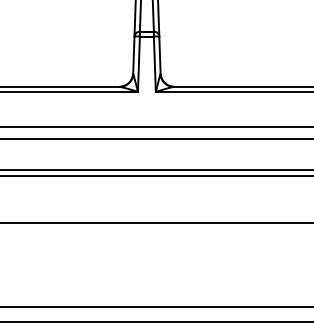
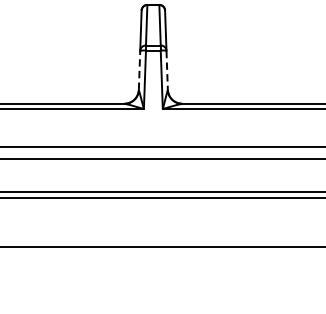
line: (133, 54) -> (139, 69), solid -> dashed
line: (159, 55) -> (166, 70), solid -> dashed

